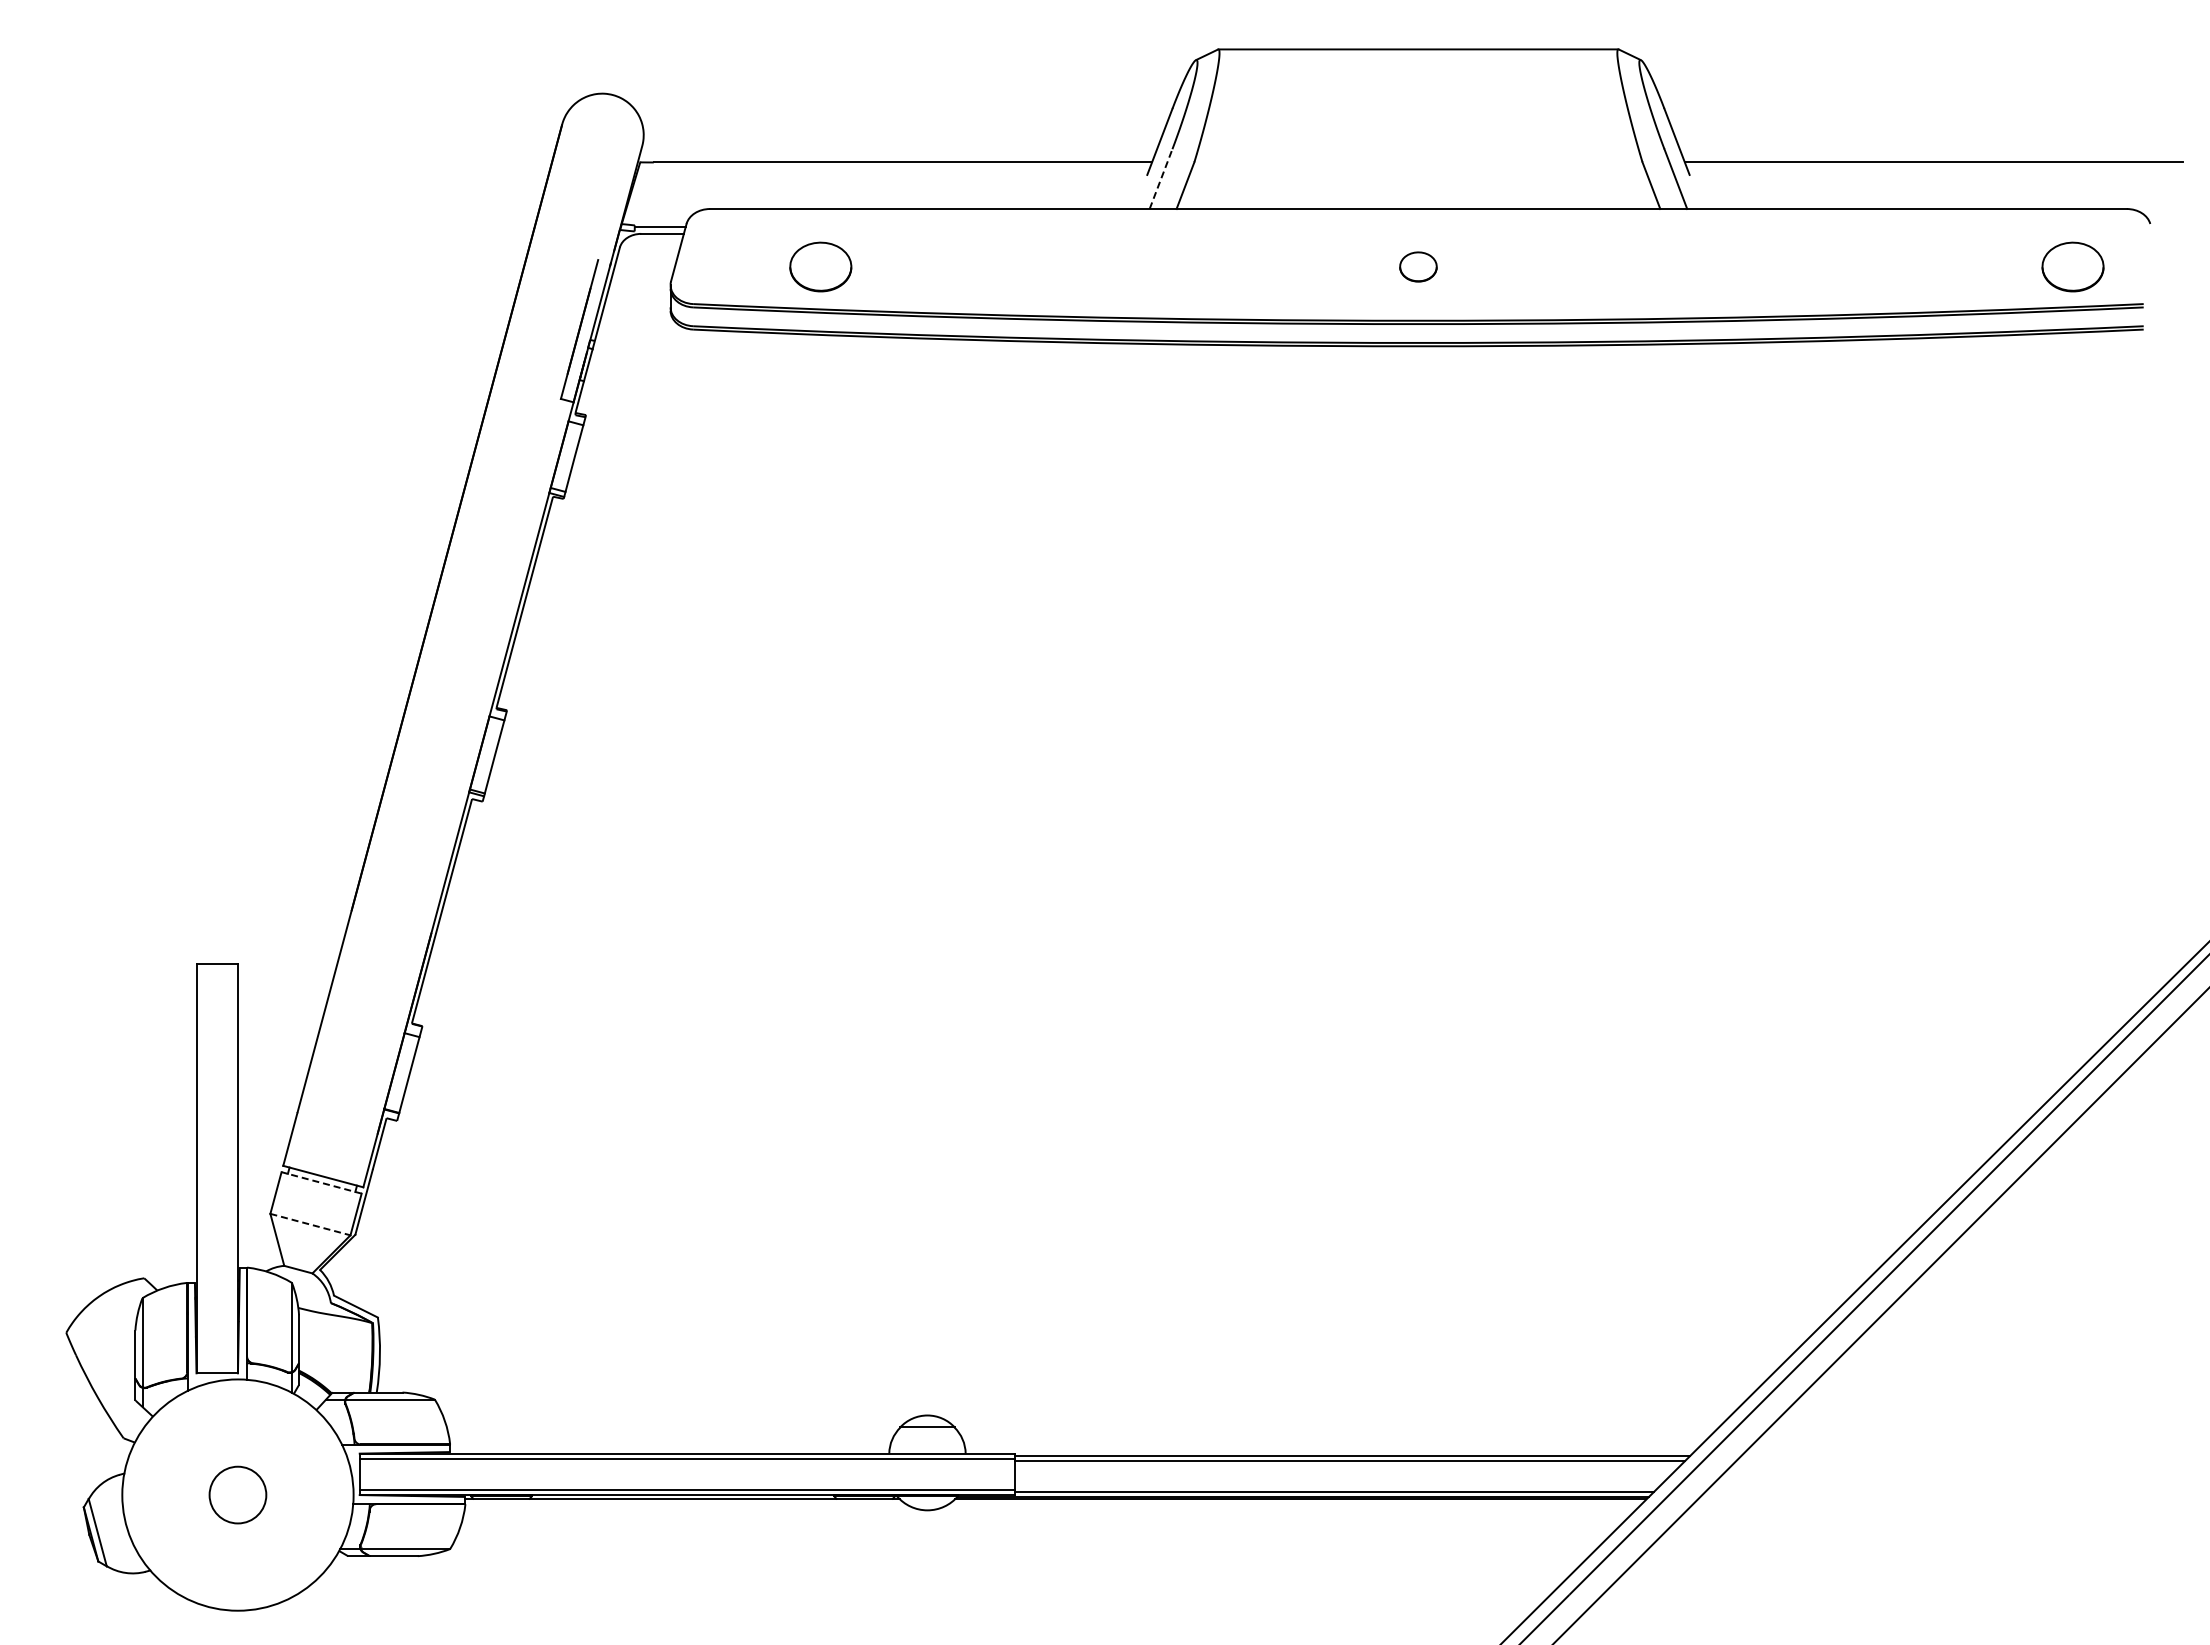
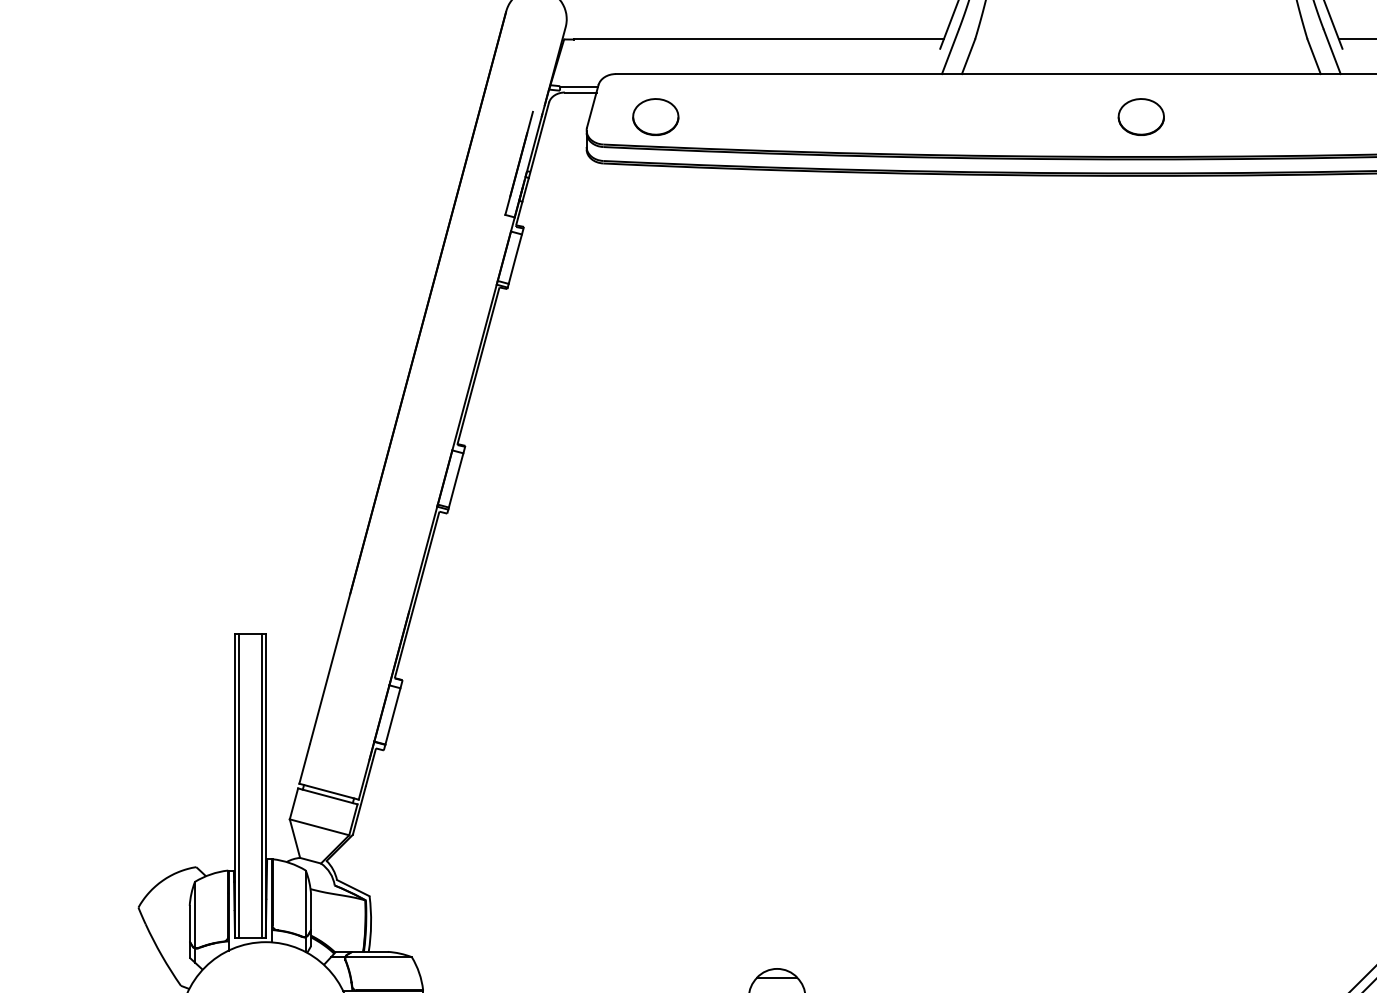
line: (1161, 179) -> (950, 52), dashed -> solid
part: (820, 266) -> (655, 116), moved
part: (1418, 266) -> (1141, 116), size x1.67
line: (201, 1168) -> (238, 785), added
line: (232, 1168) -> (261, 785), added
line: (321, 1182) -> (327, 796), dashed -> solid
line: (310, 1224) -> (319, 827), dashed -> solid

